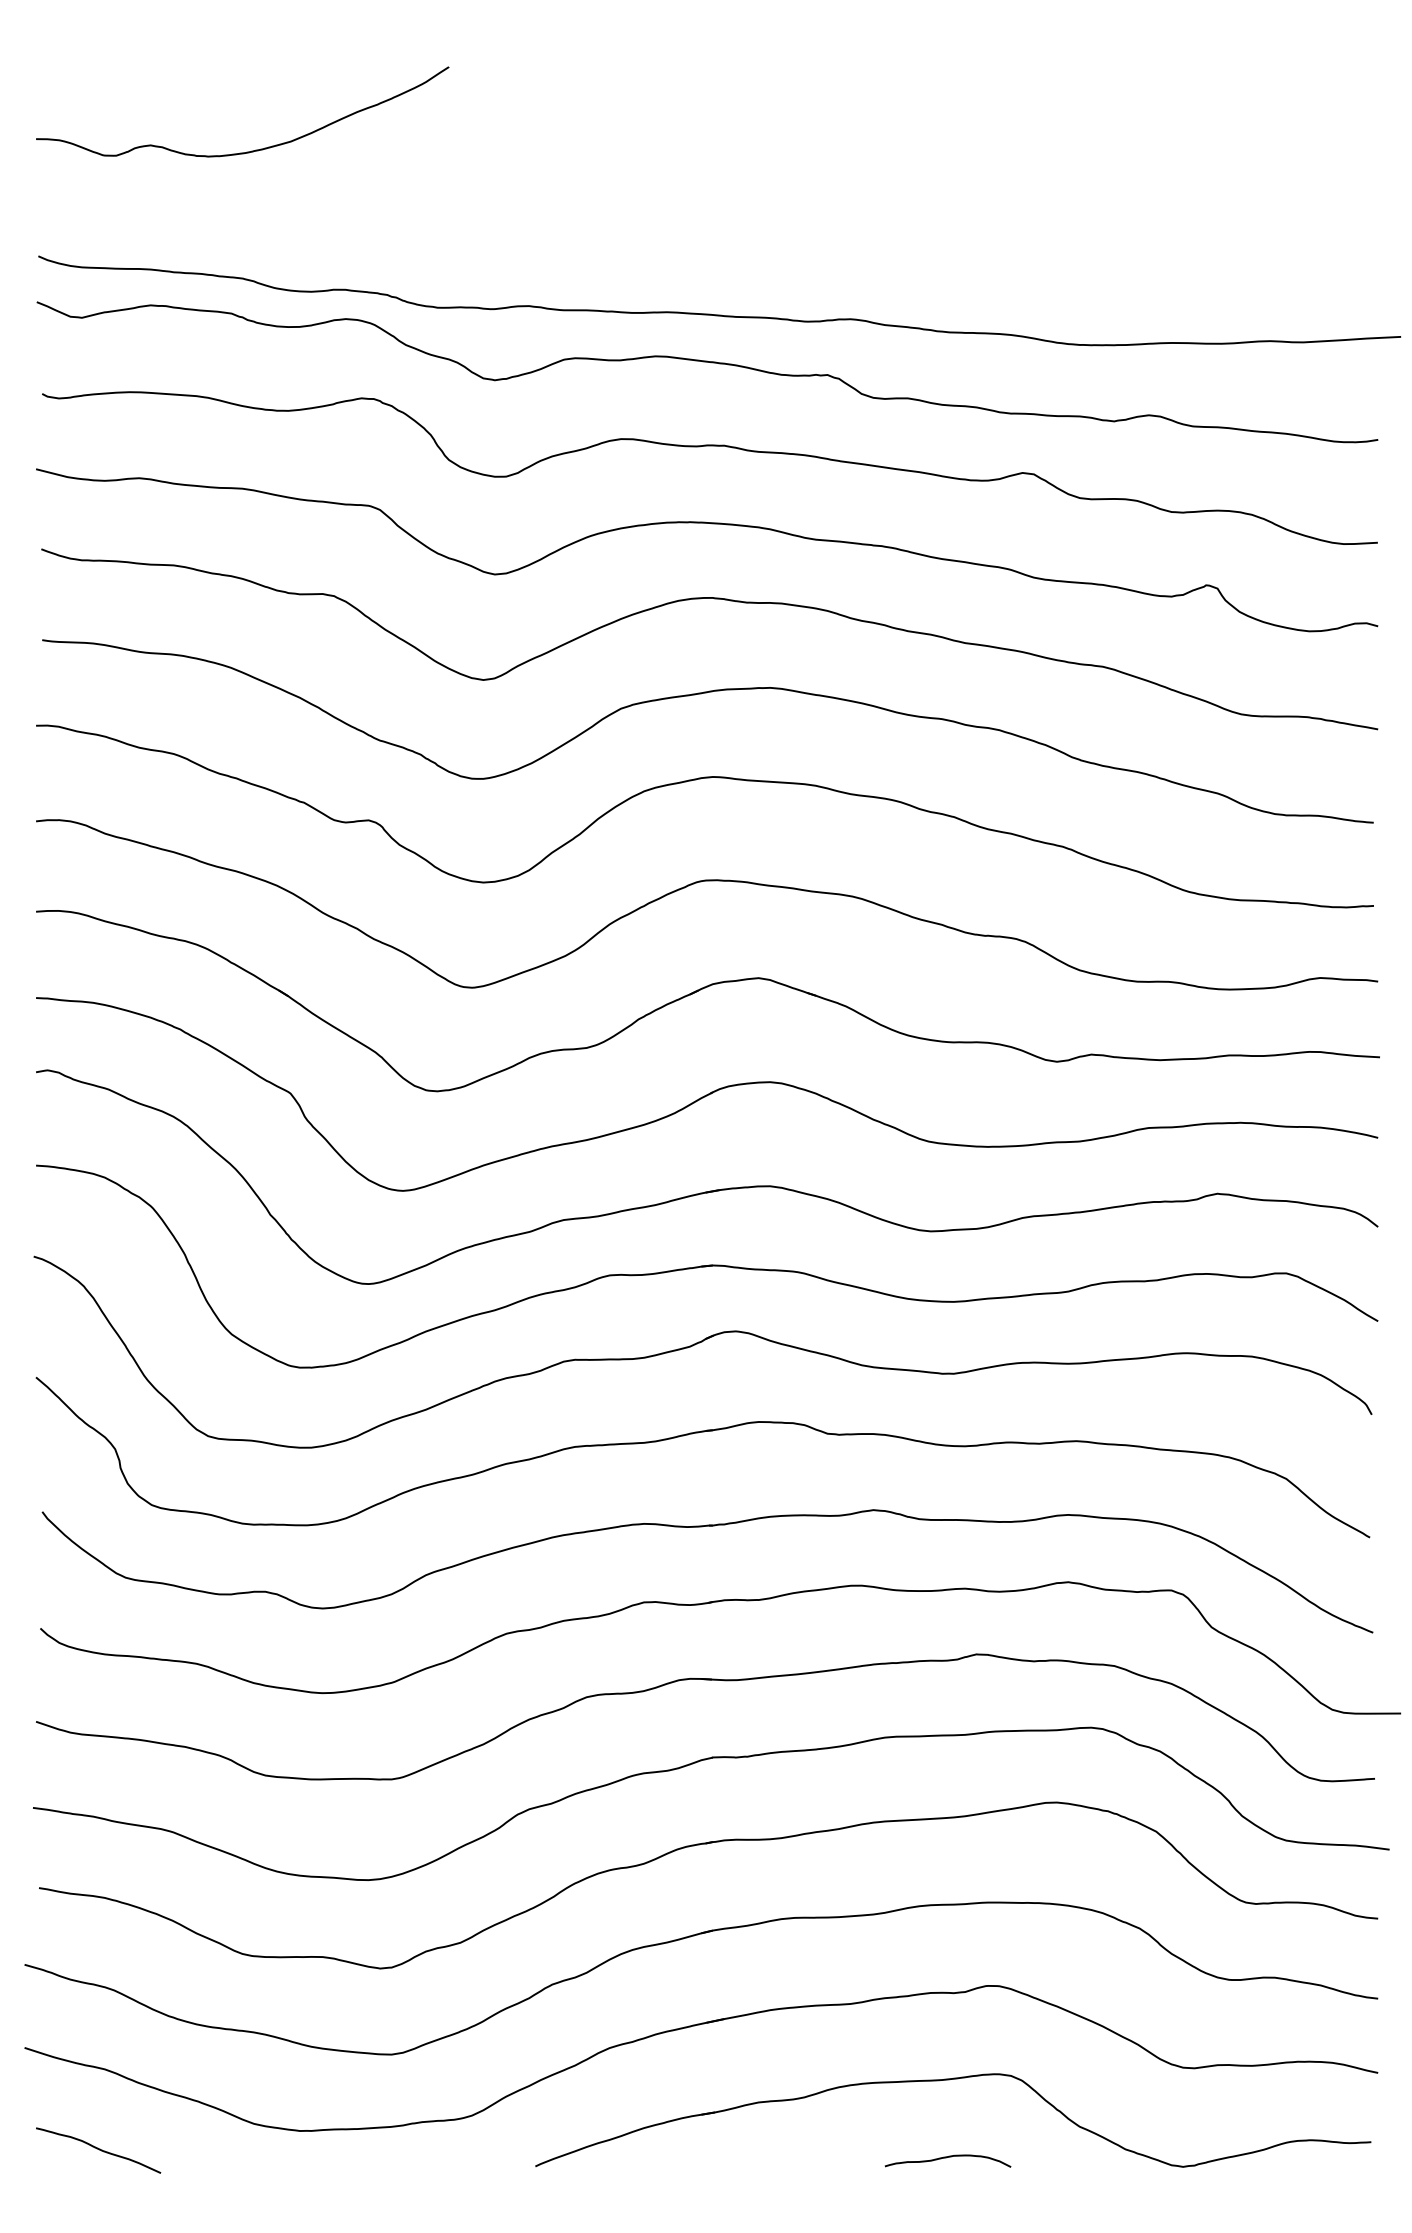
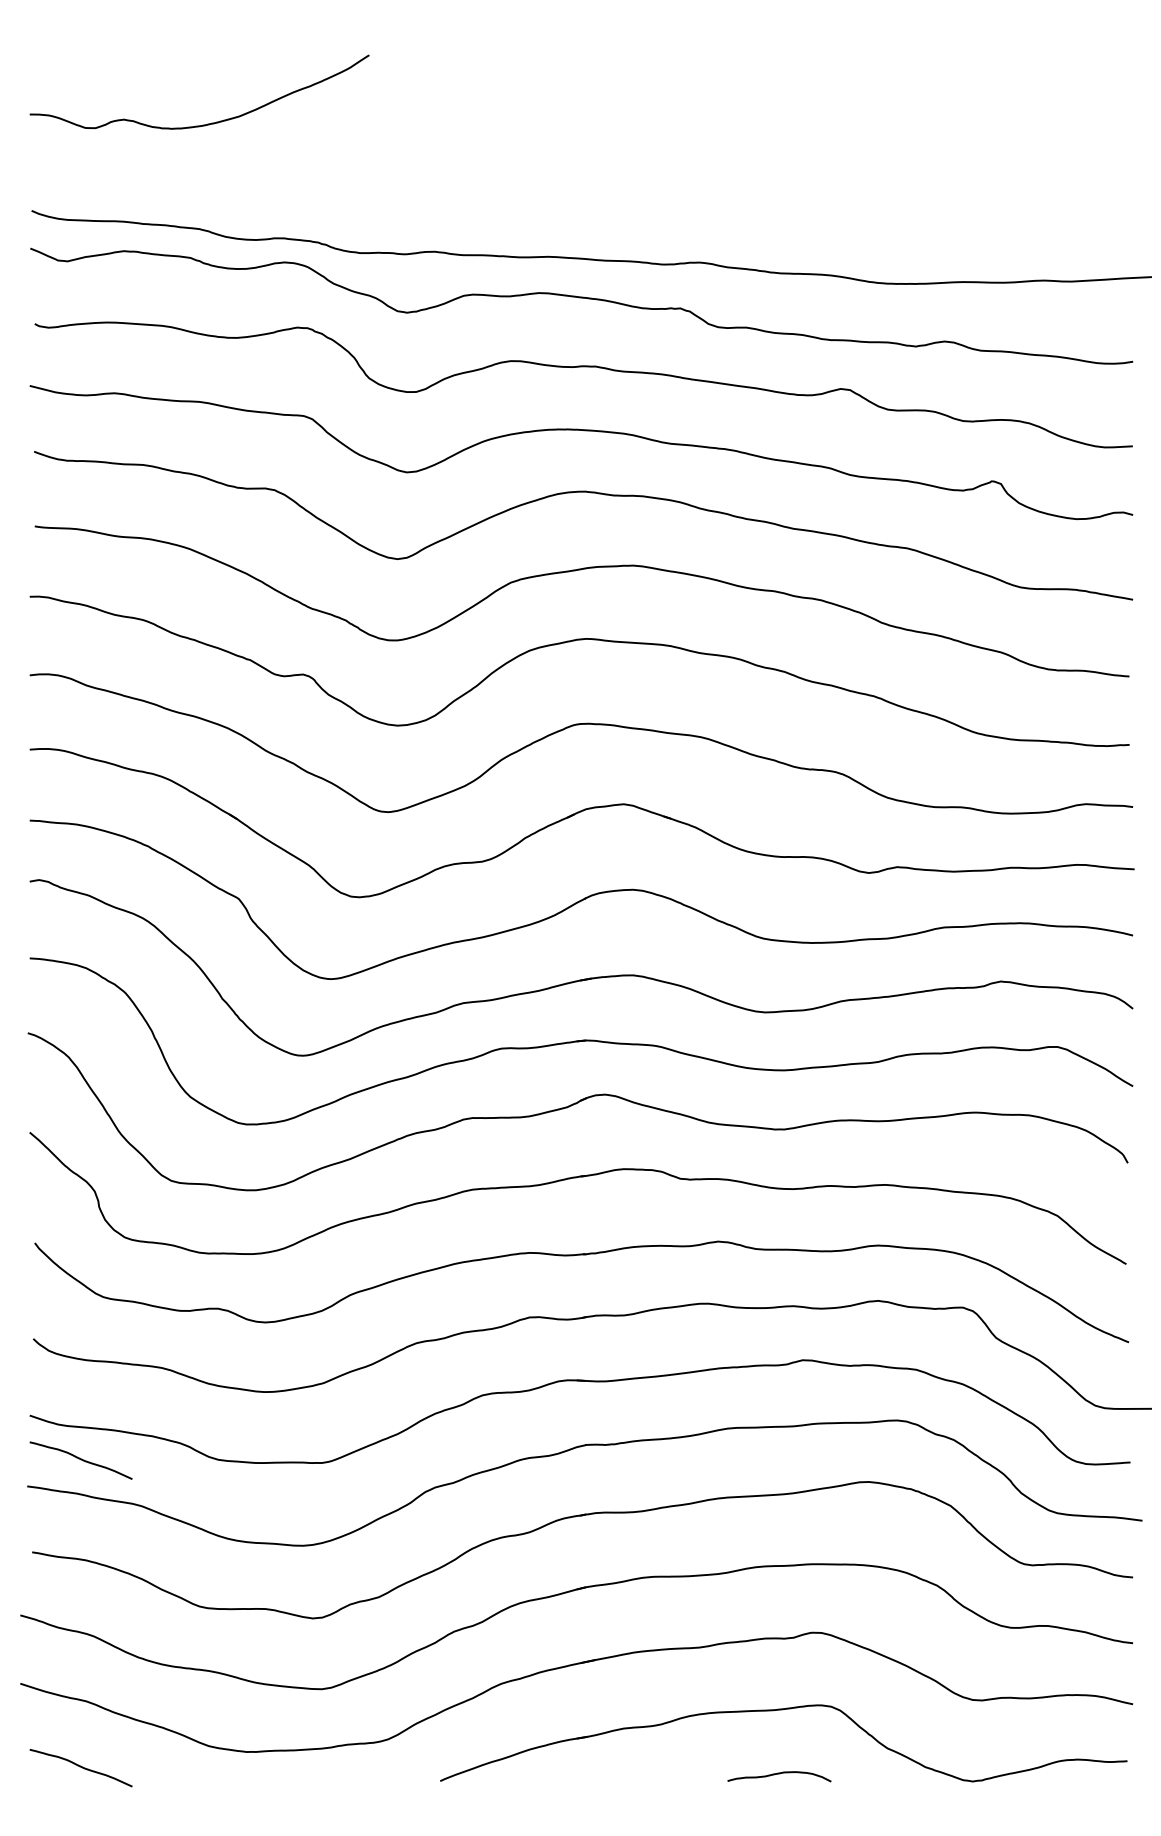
curve: (98, 1775) -> (81, 1459), added

